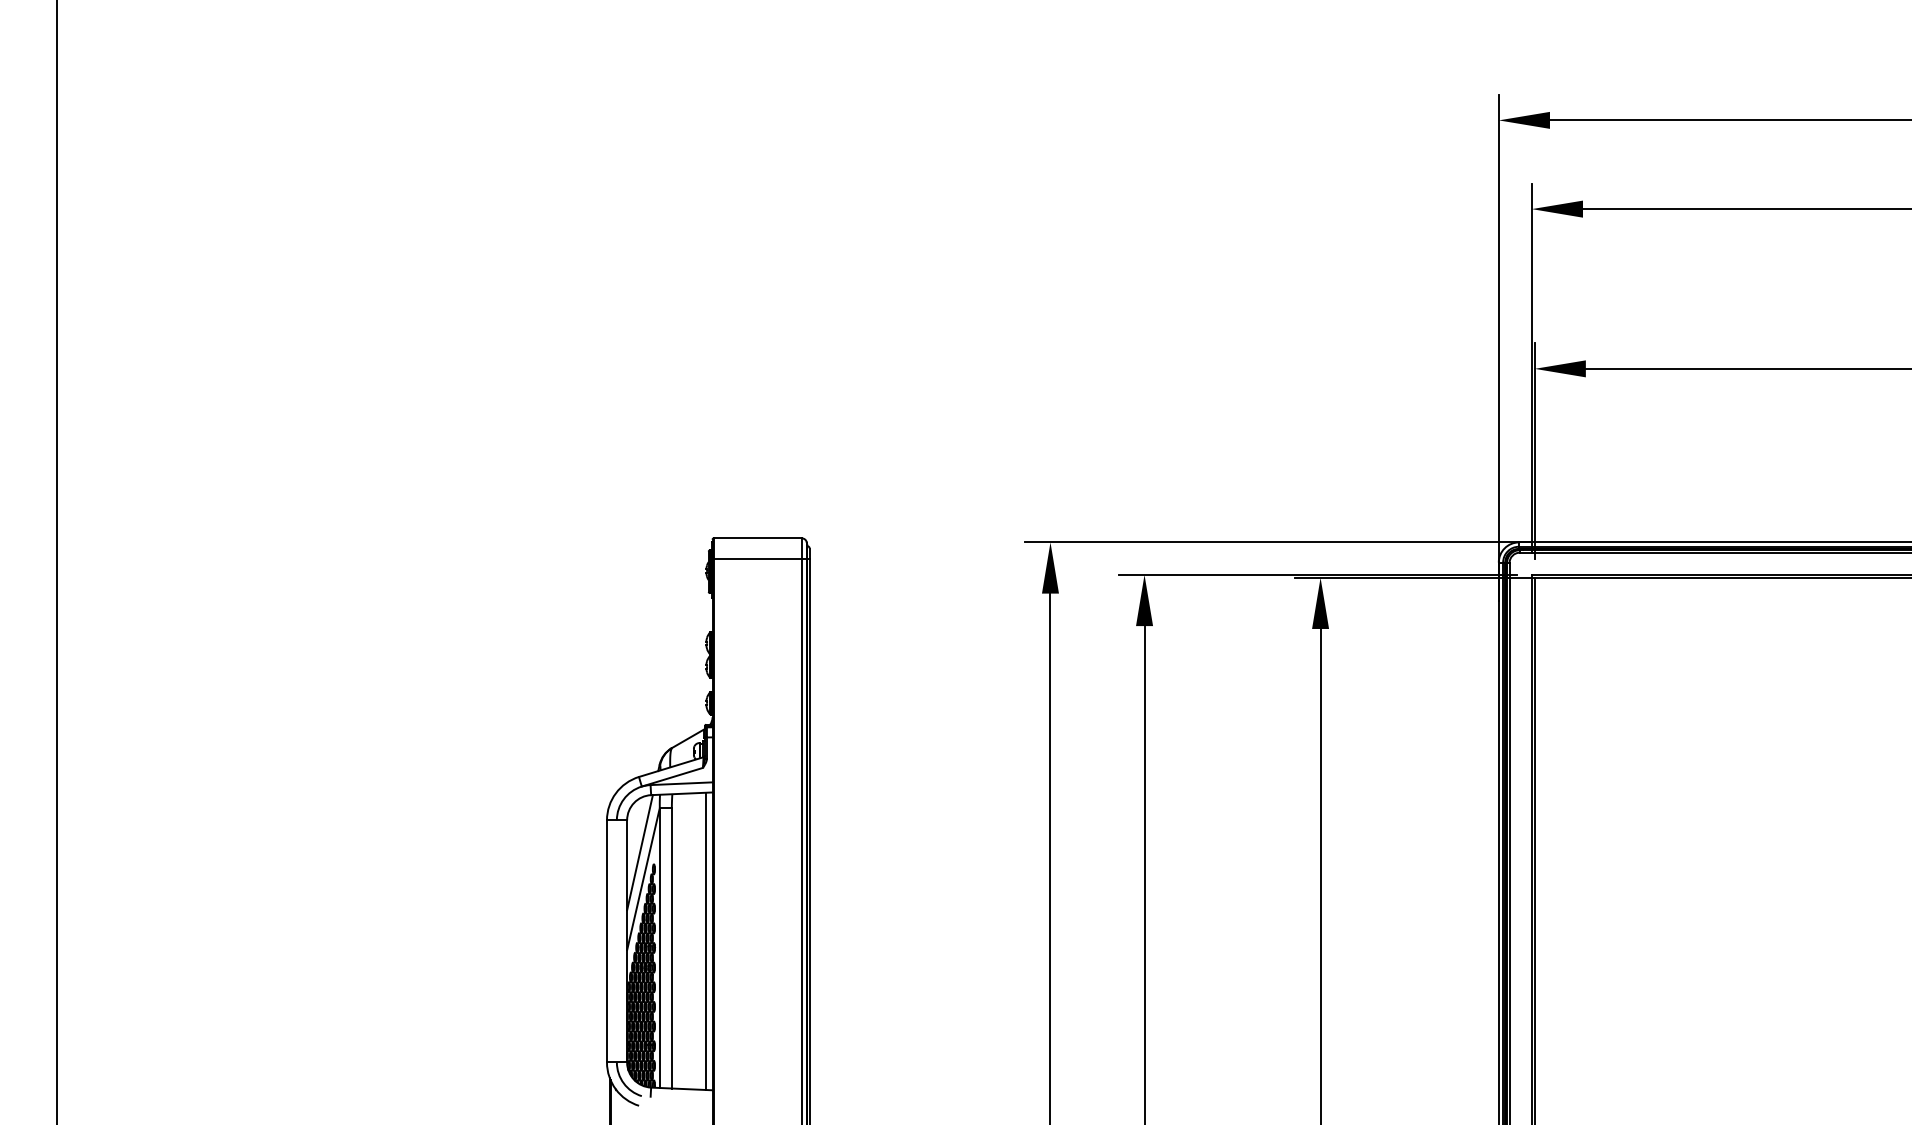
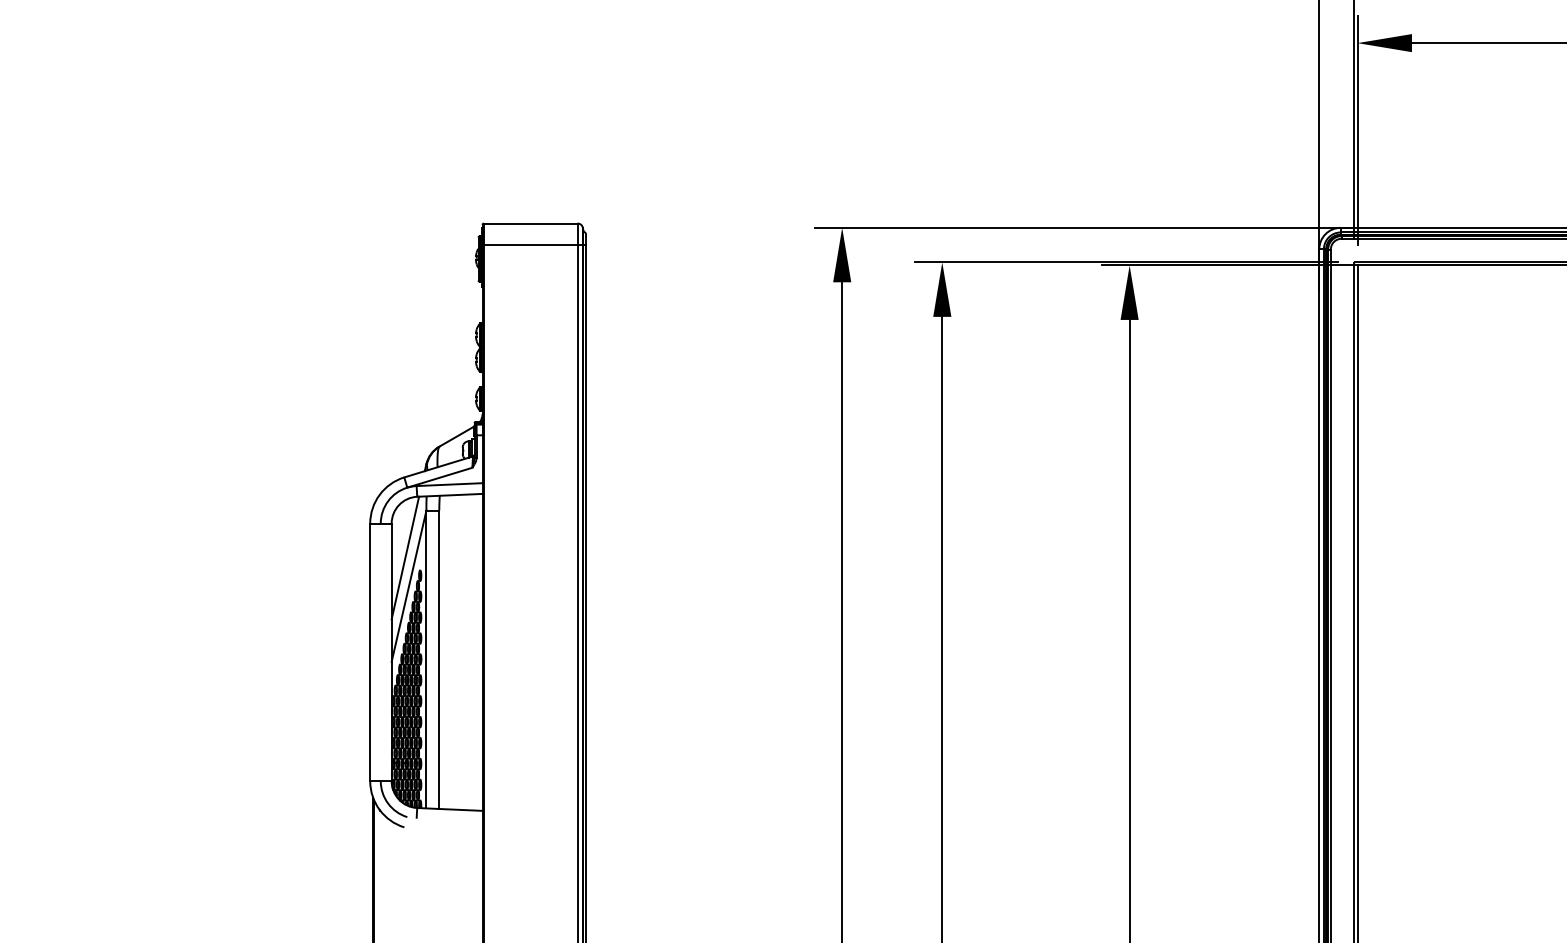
line: (706, 941) -> (476, 652), removed

